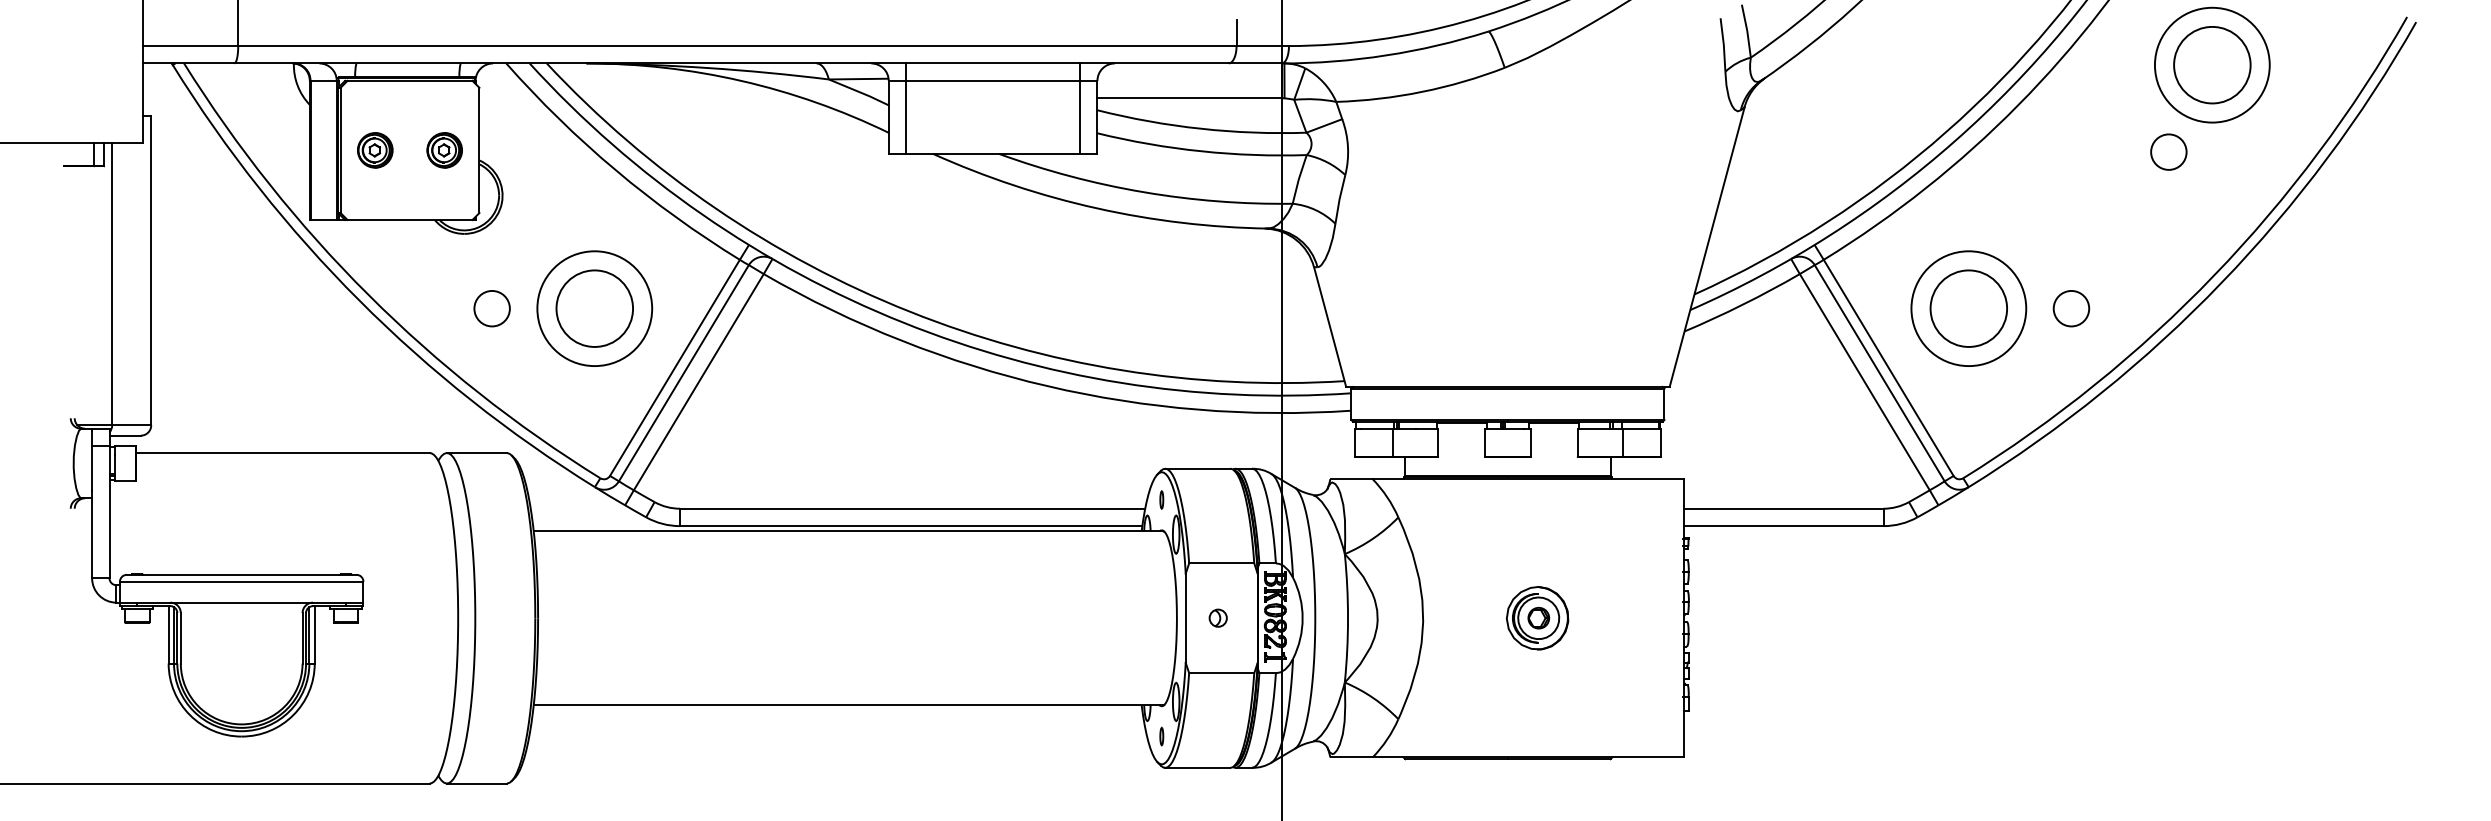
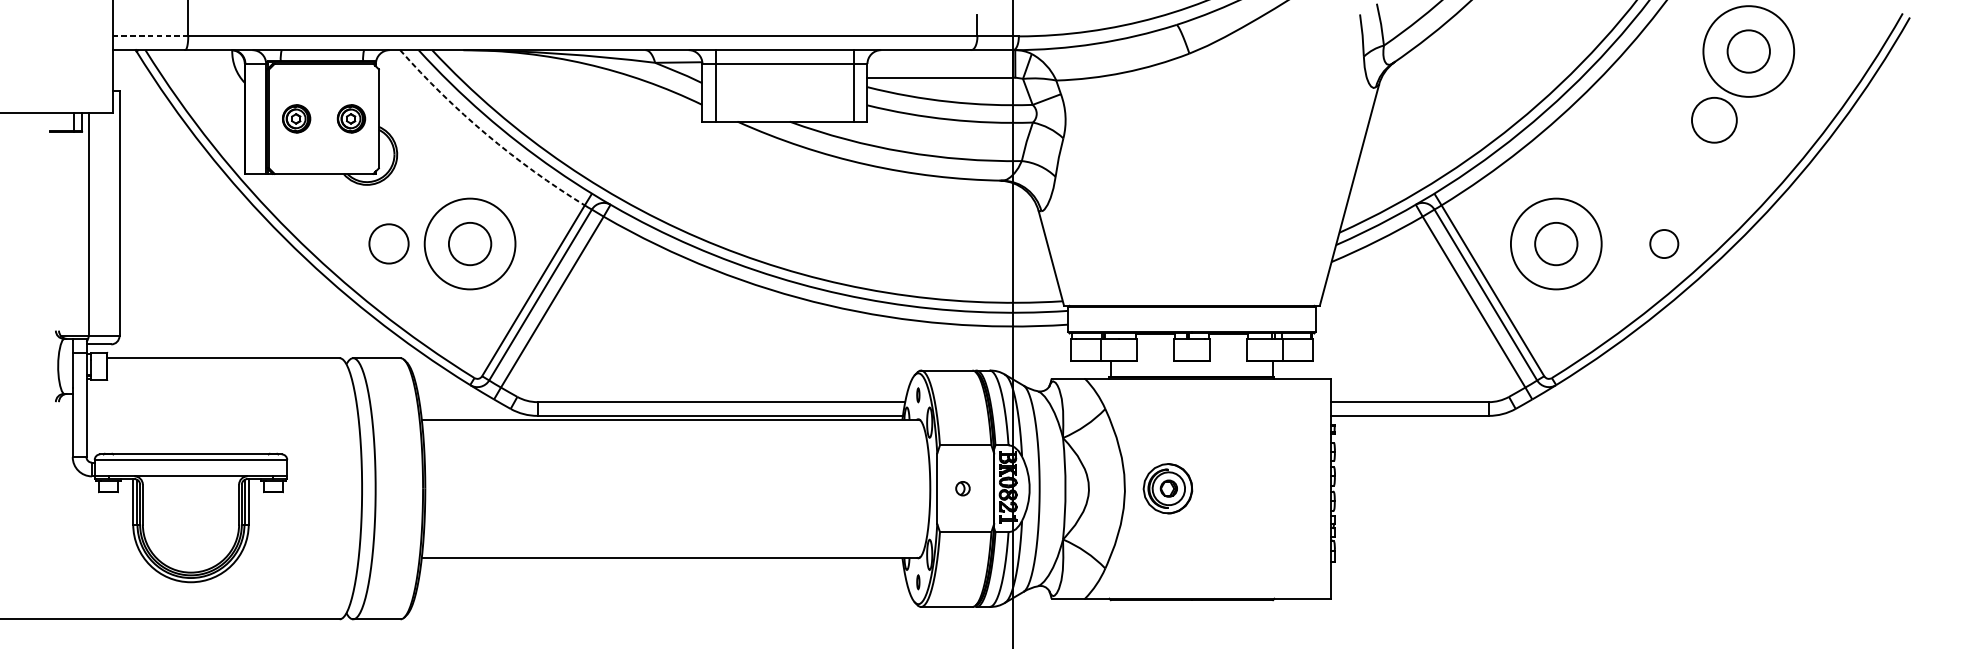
line: (190, 46) -> (150, 36), solid -> dashed
circle: (2212, 64) -> (1748, 50), size x0.7
circle: (2168, 151) -> (1714, 119), size x1.6
arc: (615, 170) -> (486, 134), solid -> dashed
circle: (491, 308) -> (388, 243), size x1.4
circle: (594, 308) -> (469, 243), size x0.7
circle: (1968, 308) -> (1556, 243), size x0.7
circle: (2071, 308) -> (1664, 243), moved
part: (1537, 618) -> (1167, 488), moved

